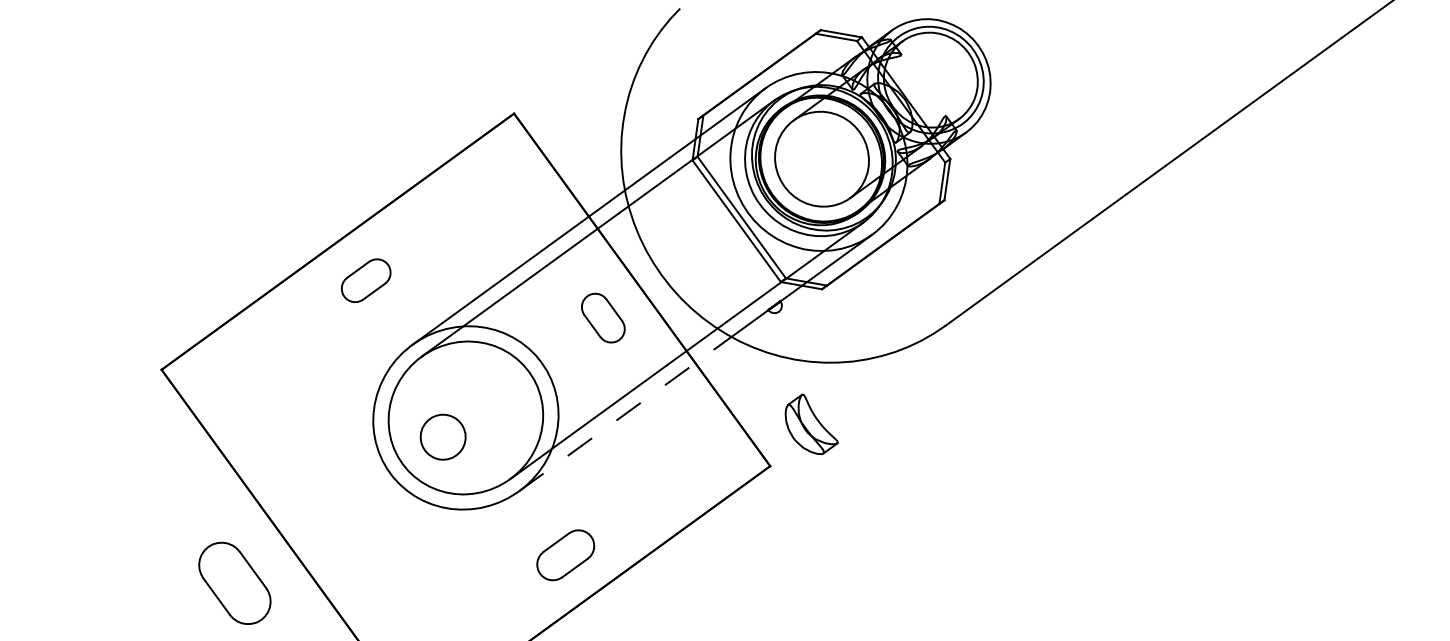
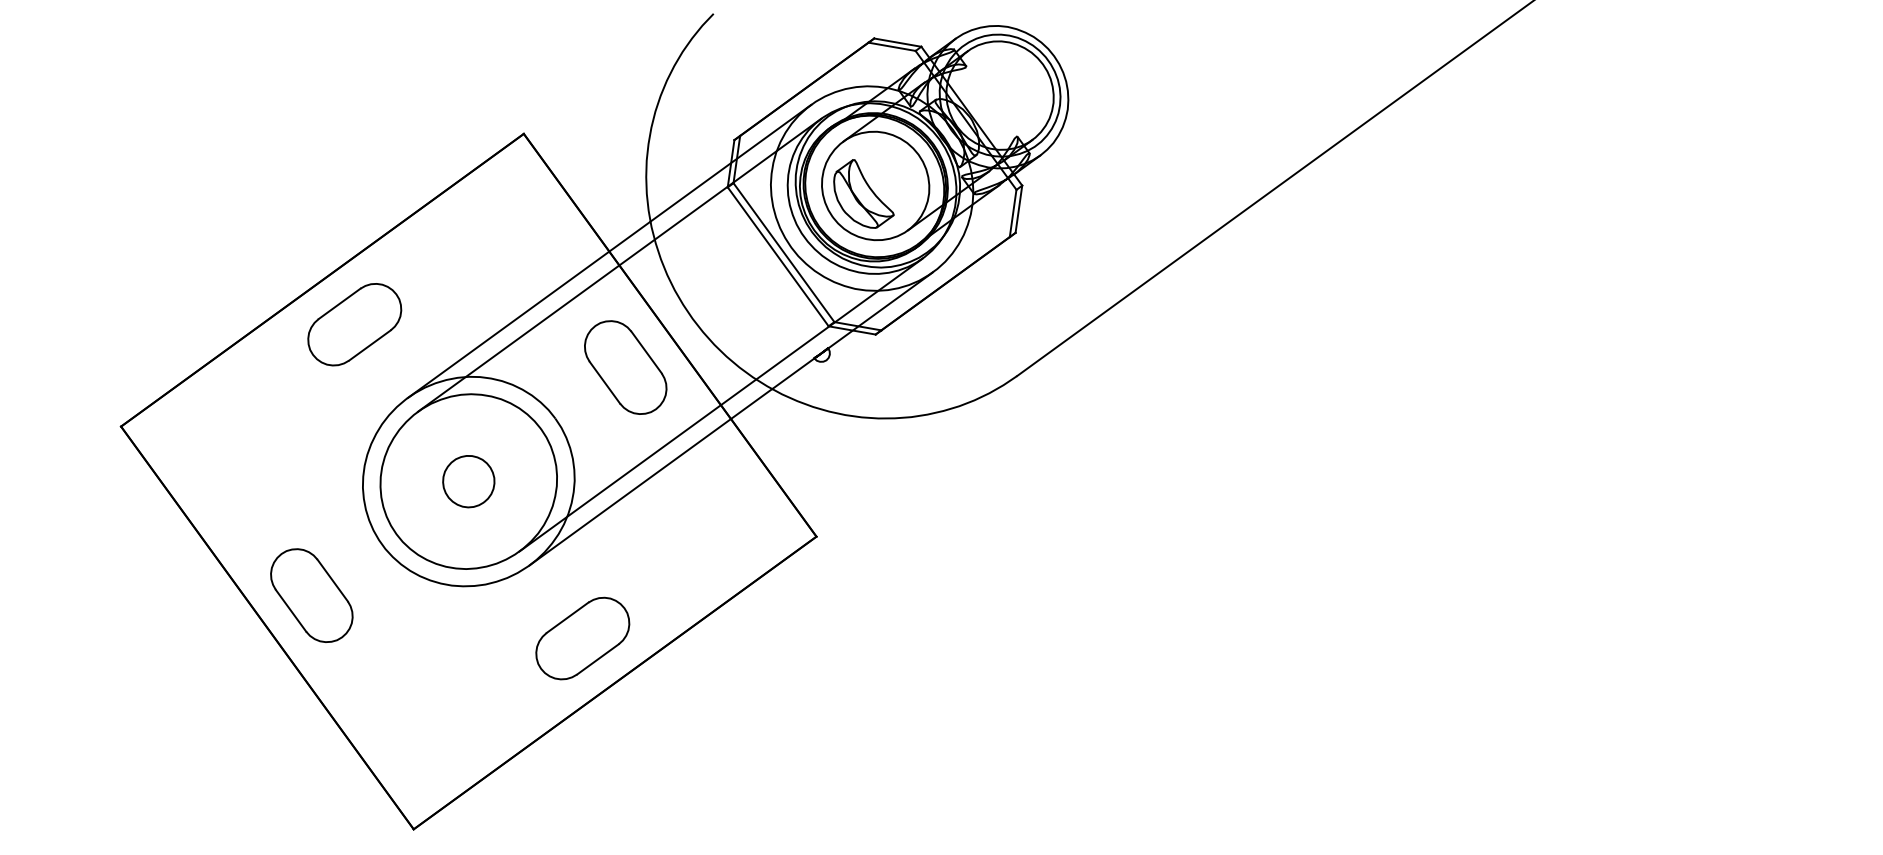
part: (365, 280) -> (354, 324), size x1.67
part: (603, 318) -> (625, 367), size x1.67
line: (624, 414) -> (650, 477), dashed -> solid
part: (811, 423) -> (863, 193), moved
part: (442, 437) -> (468, 481), moved
part: (565, 555) -> (582, 638), size x1.43
part: (234, 583) -> (311, 595), moved

